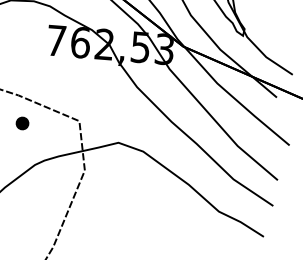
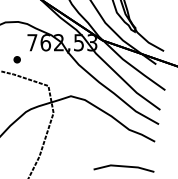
part: (21, 122) -> (16, 59), moved

